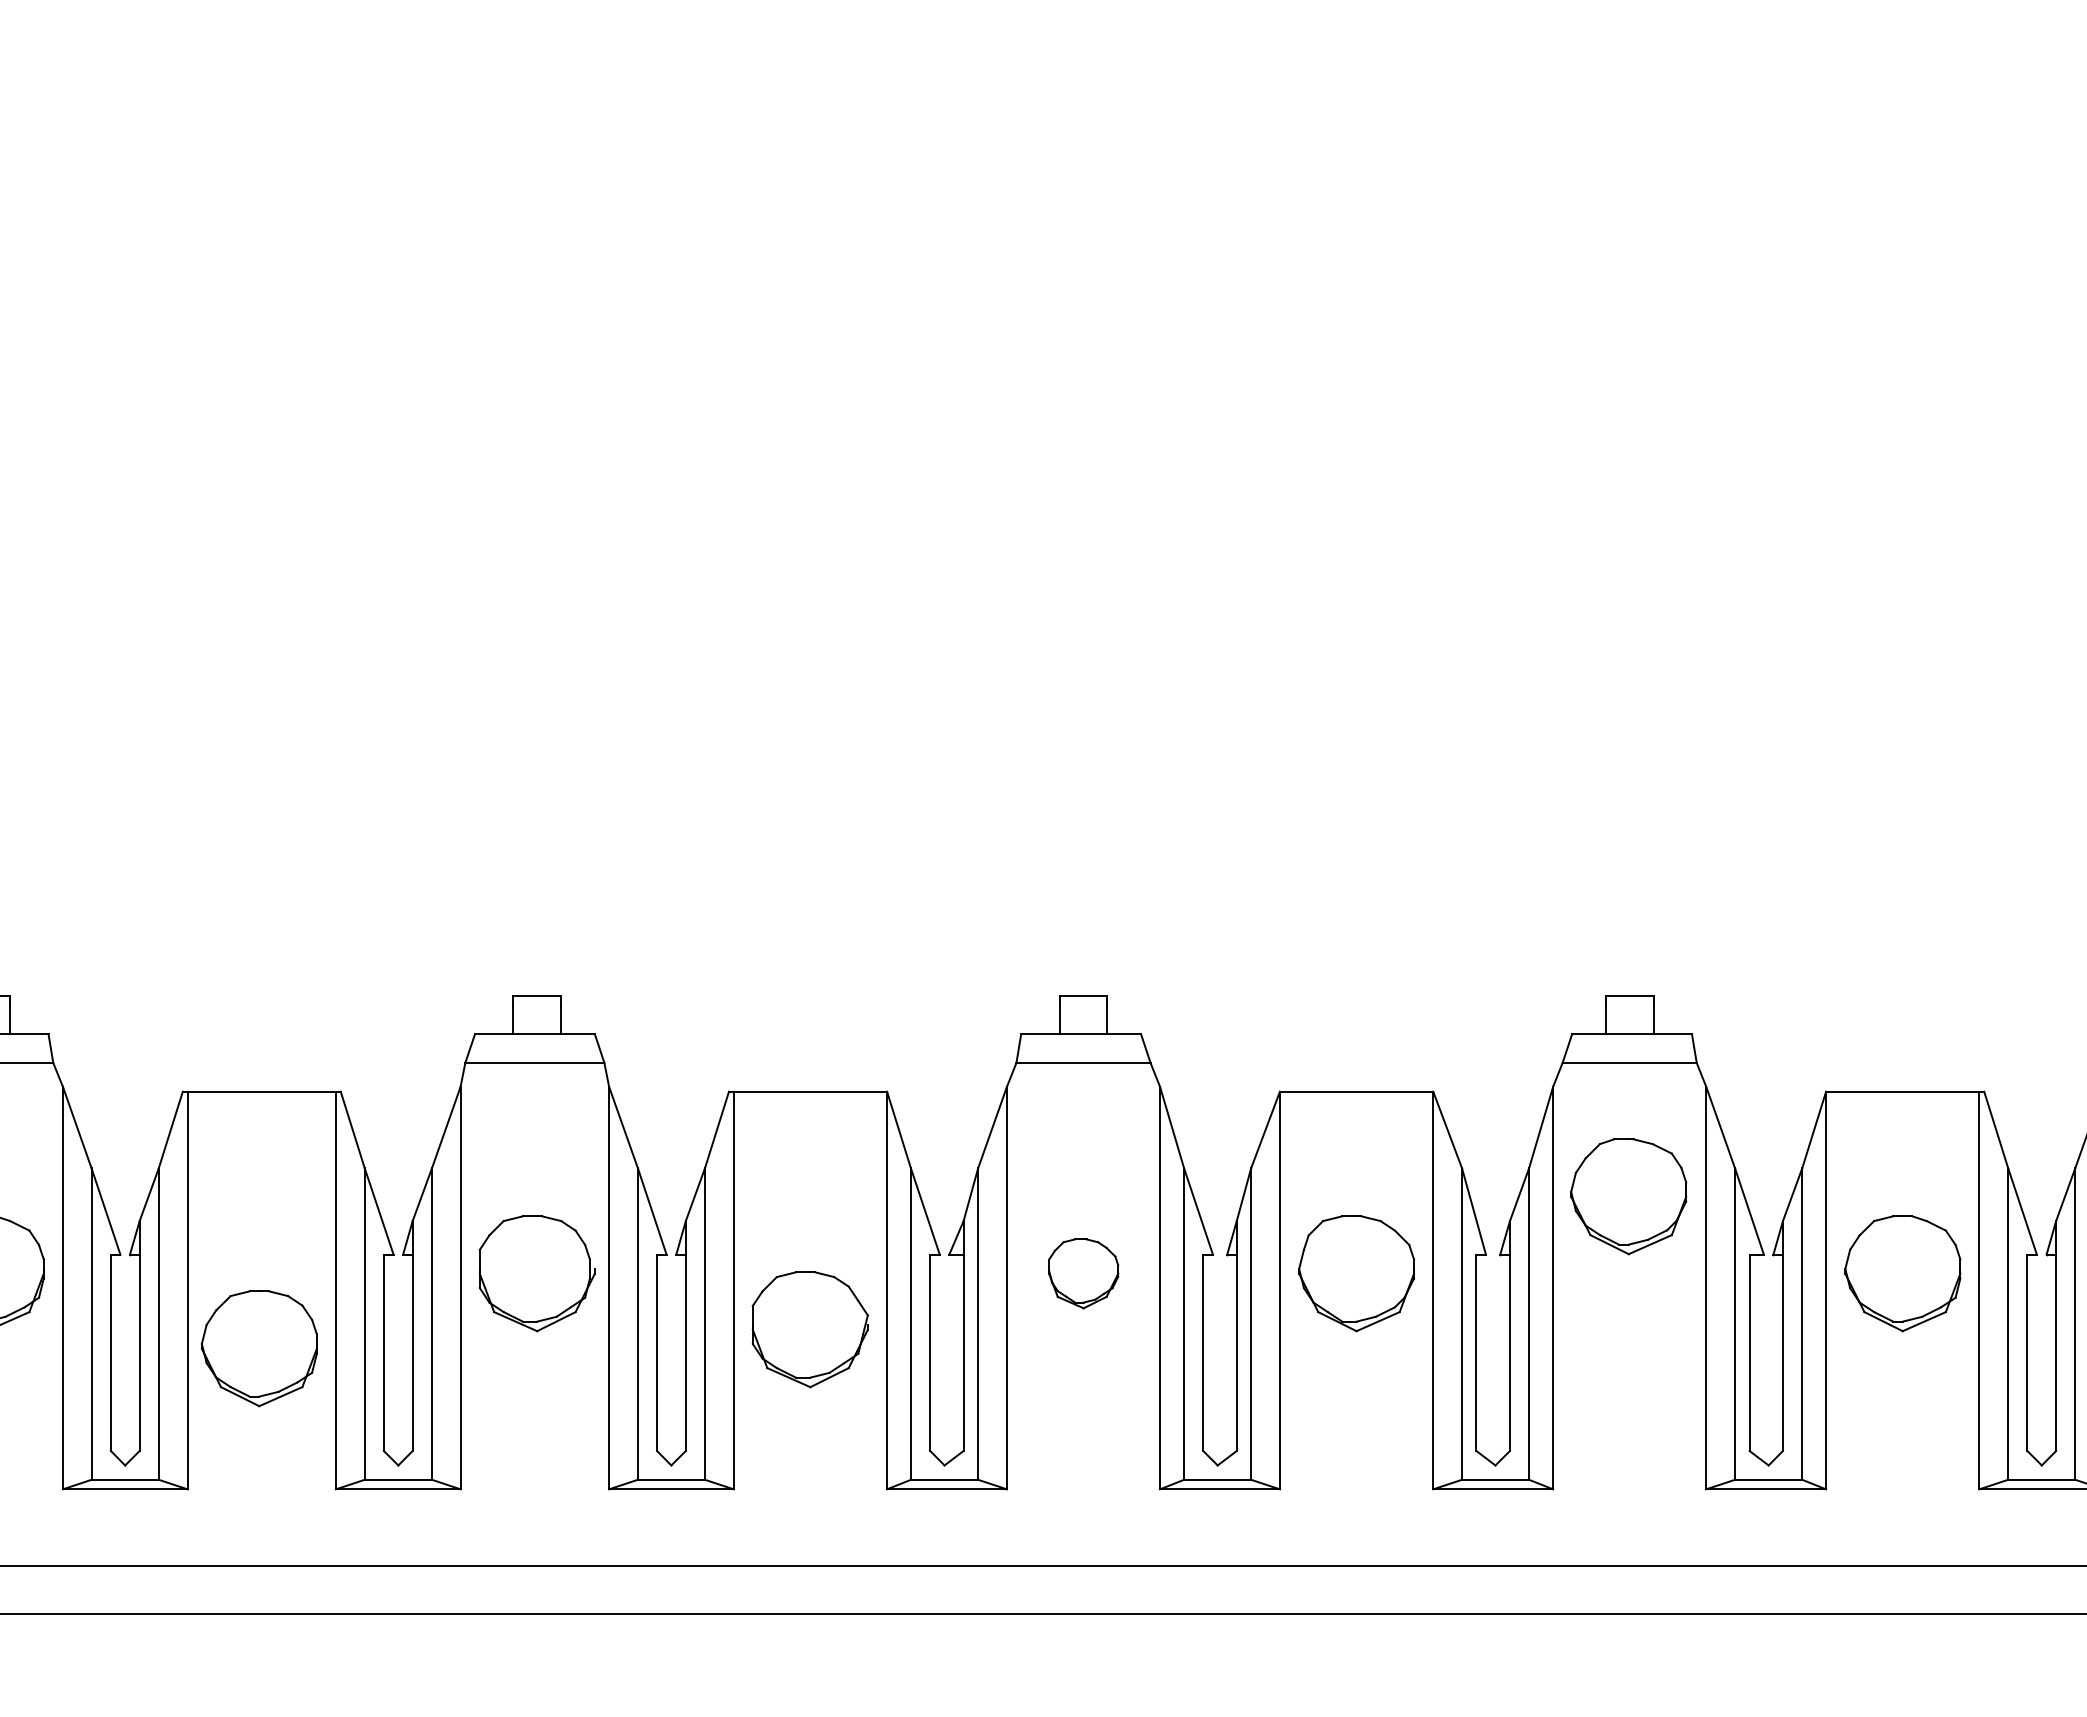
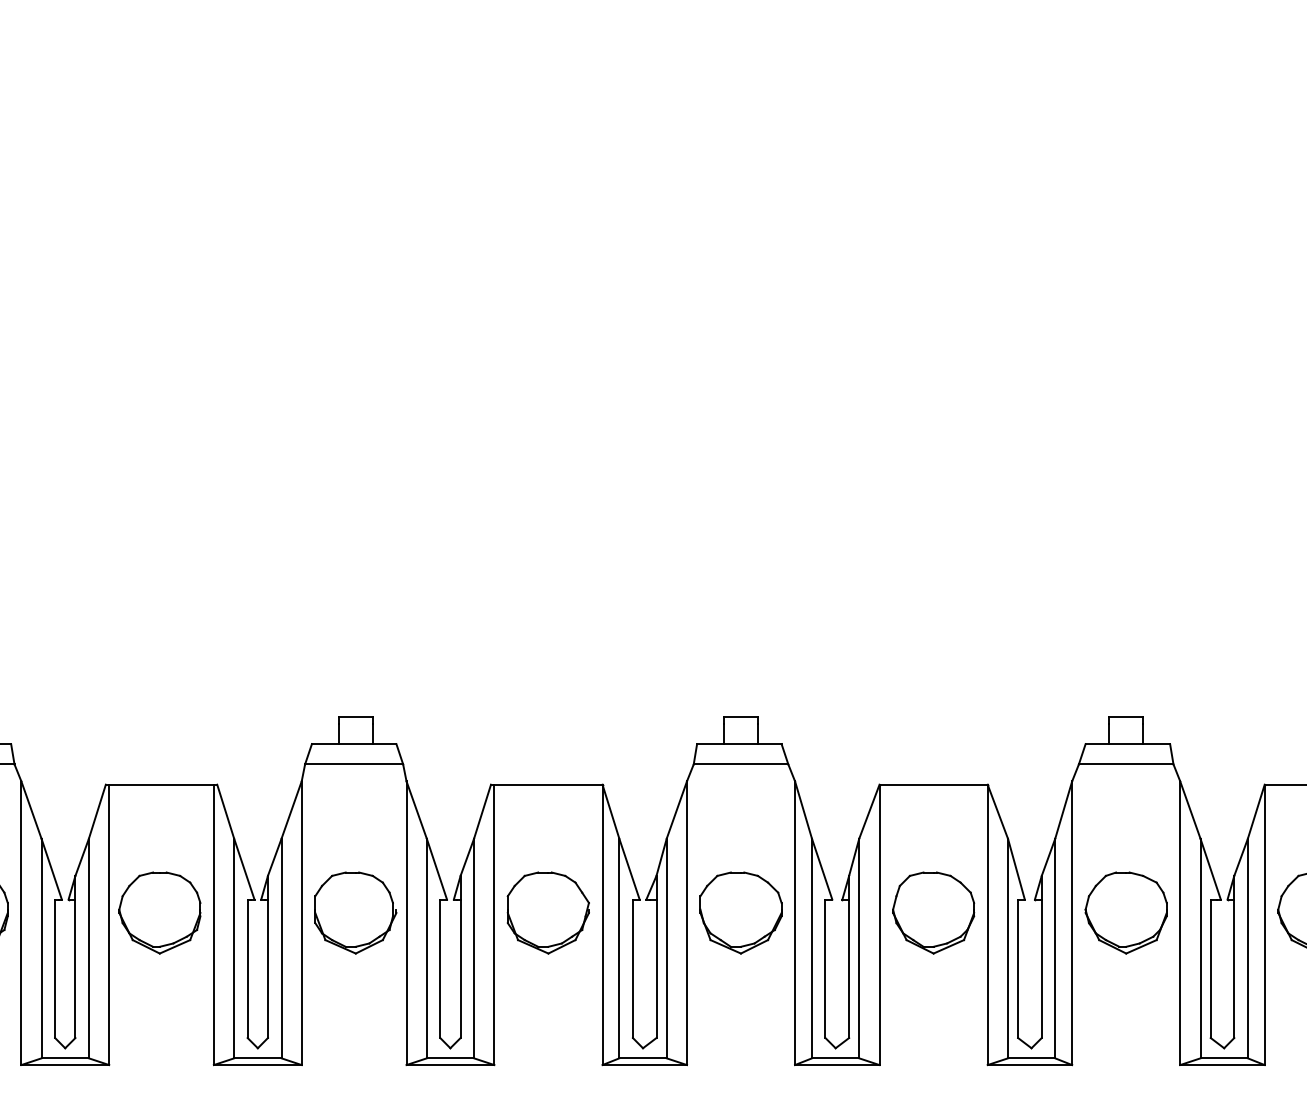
part: (1628, 1196) -> (1126, 912), moved
part: (1083, 1273) -> (741, 912), size x1.67
part: (809, 1329) -> (547, 912), moved
part: (258, 1348) -> (159, 912), moved

